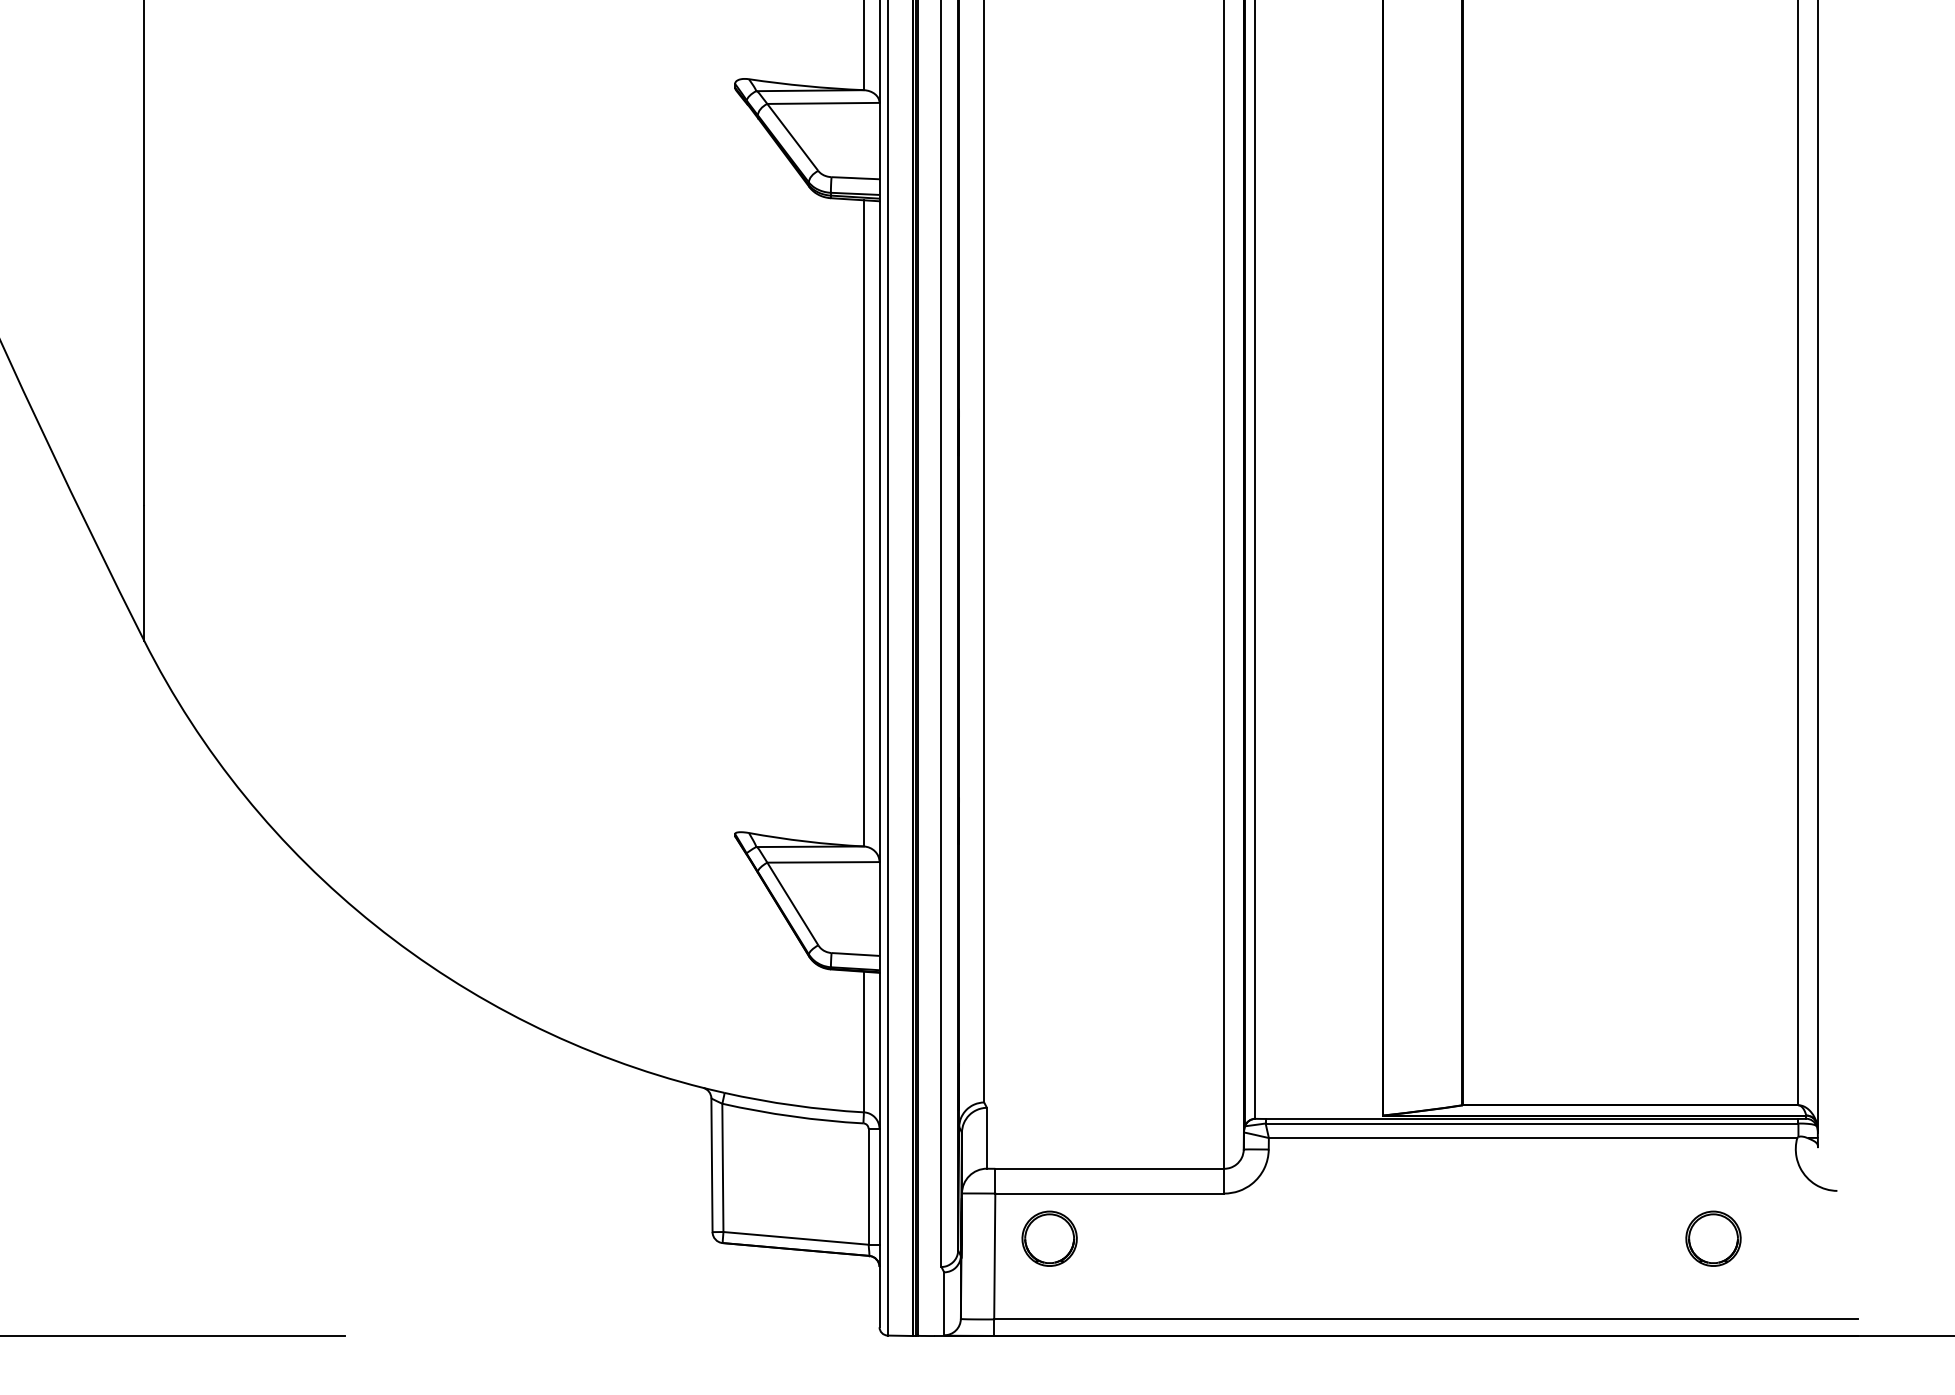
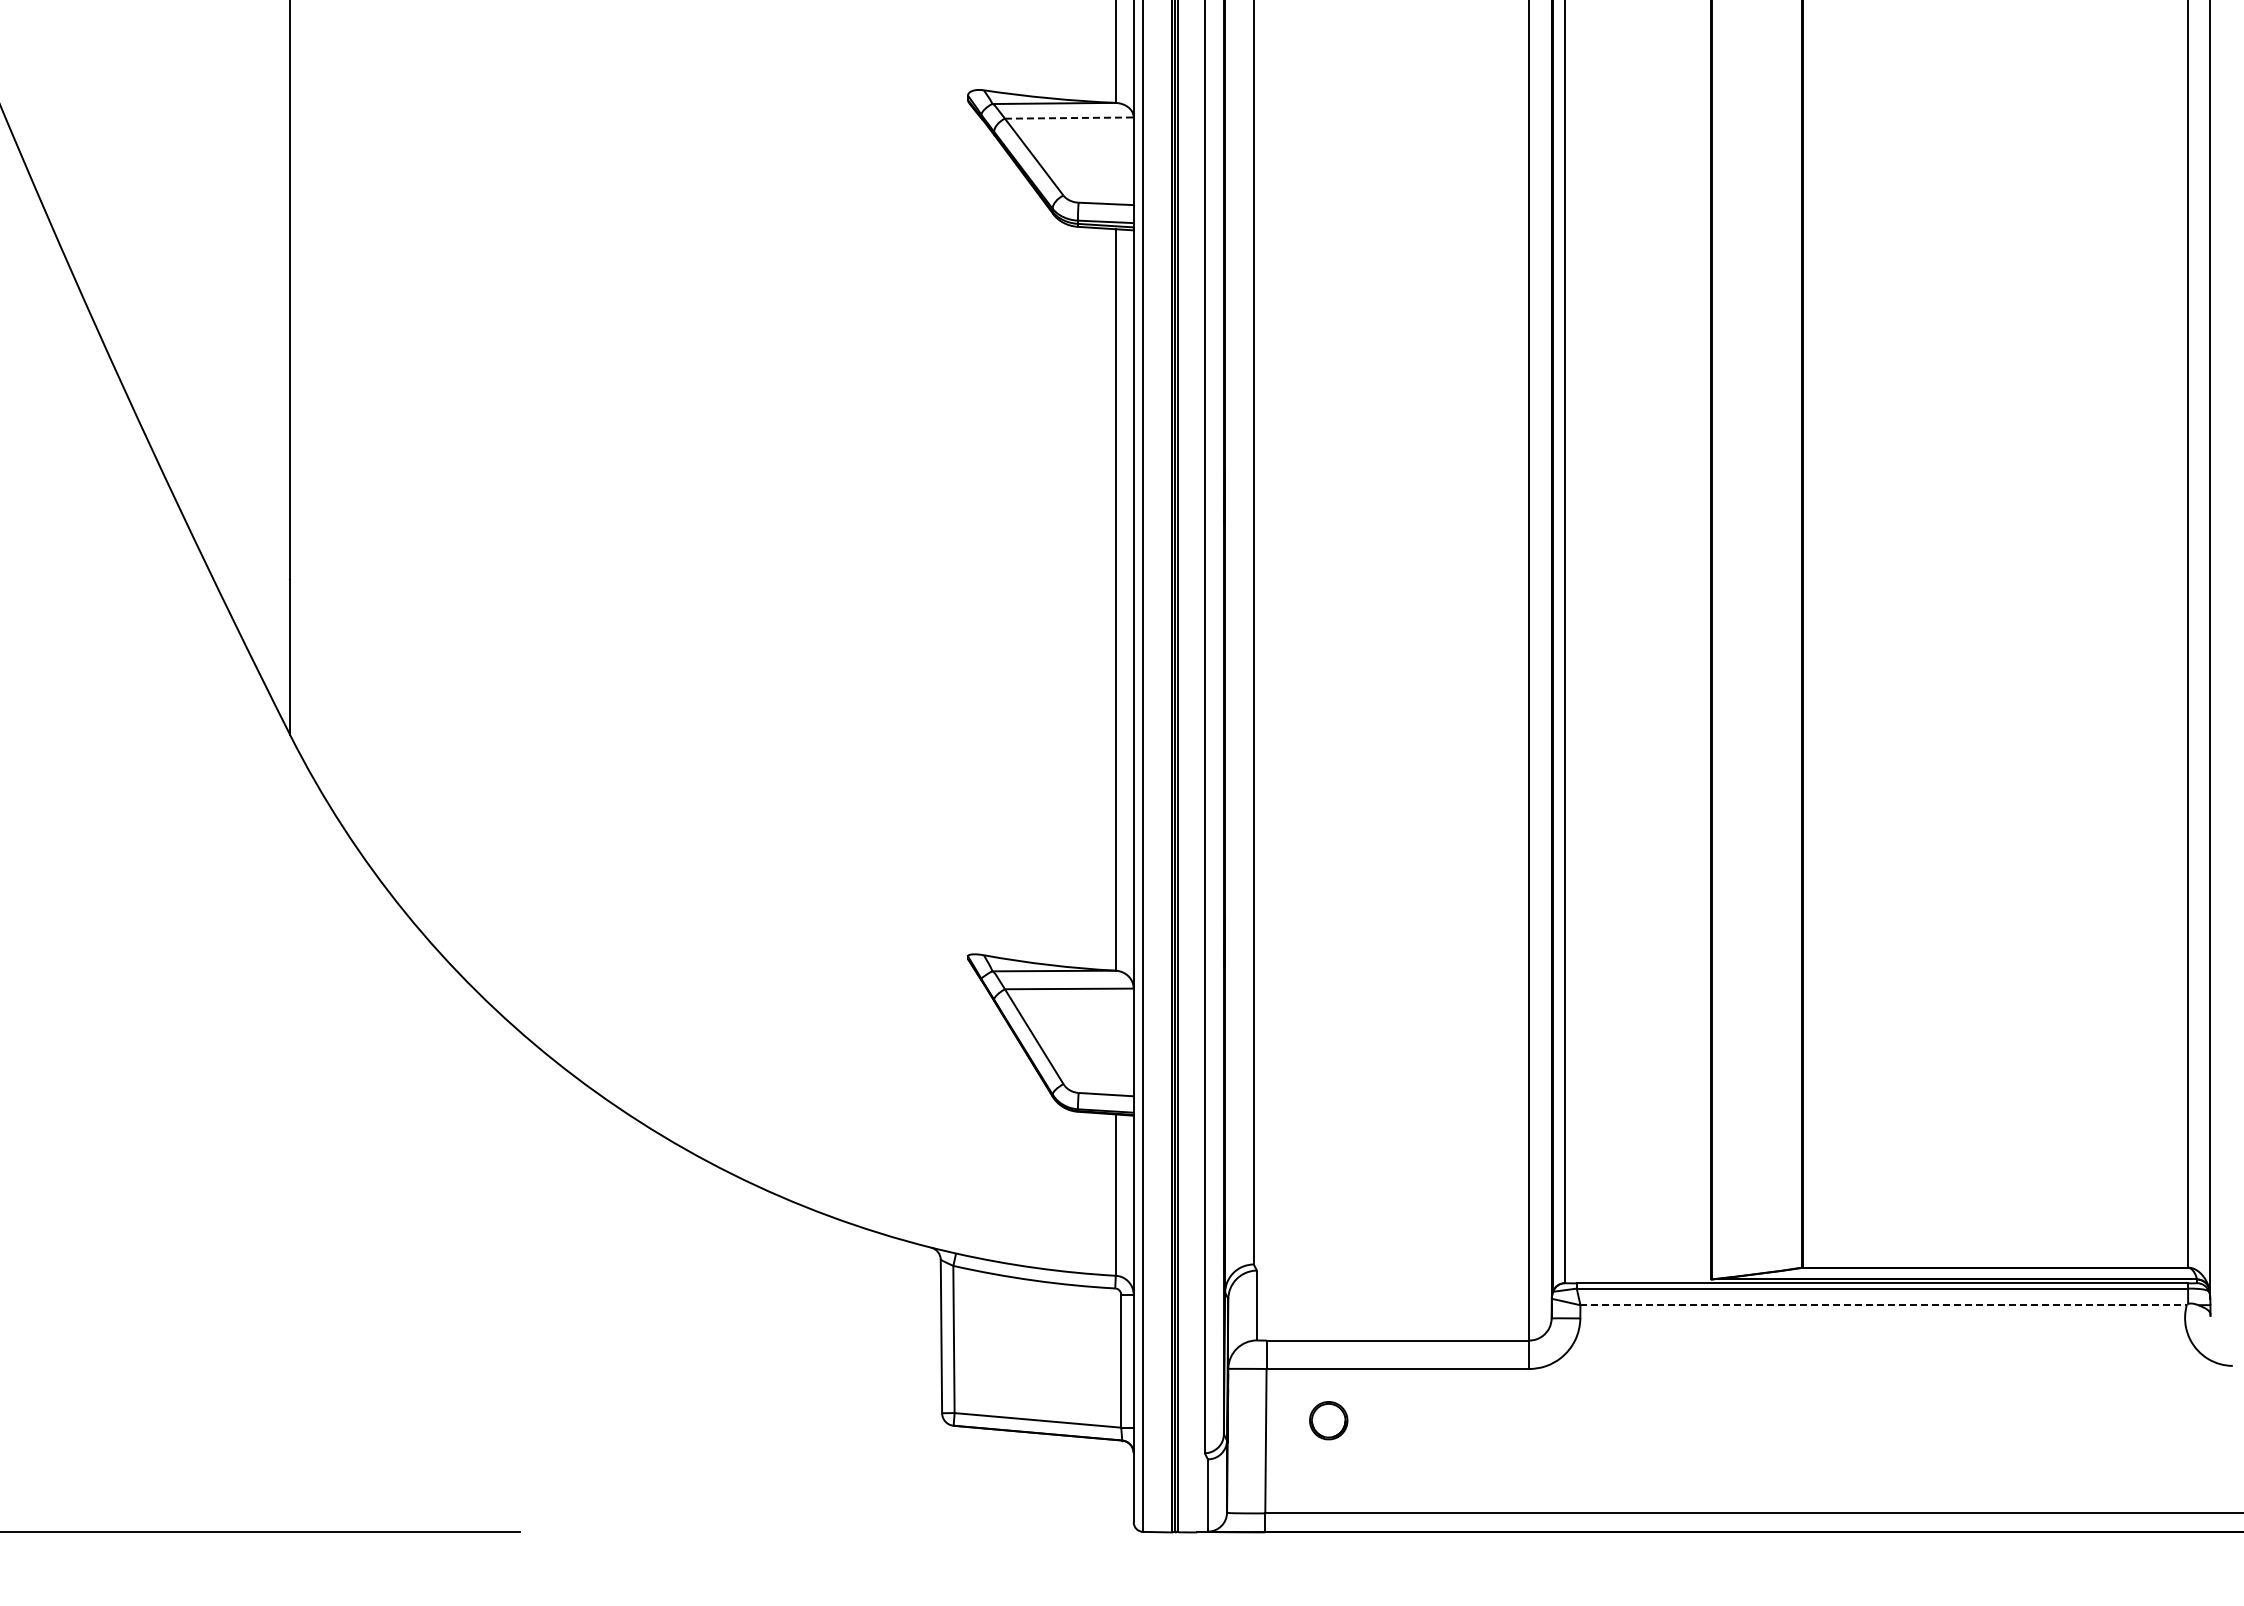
line: (823, 103) -> (1069, 118), solid -> dashed
line: (1533, 1138) -> (1884, 1305), solid -> dashed
part: (1049, 1238) -> (1328, 1420), size x0.6
part: (1713, 1238) -> (2090, 1420), removed

